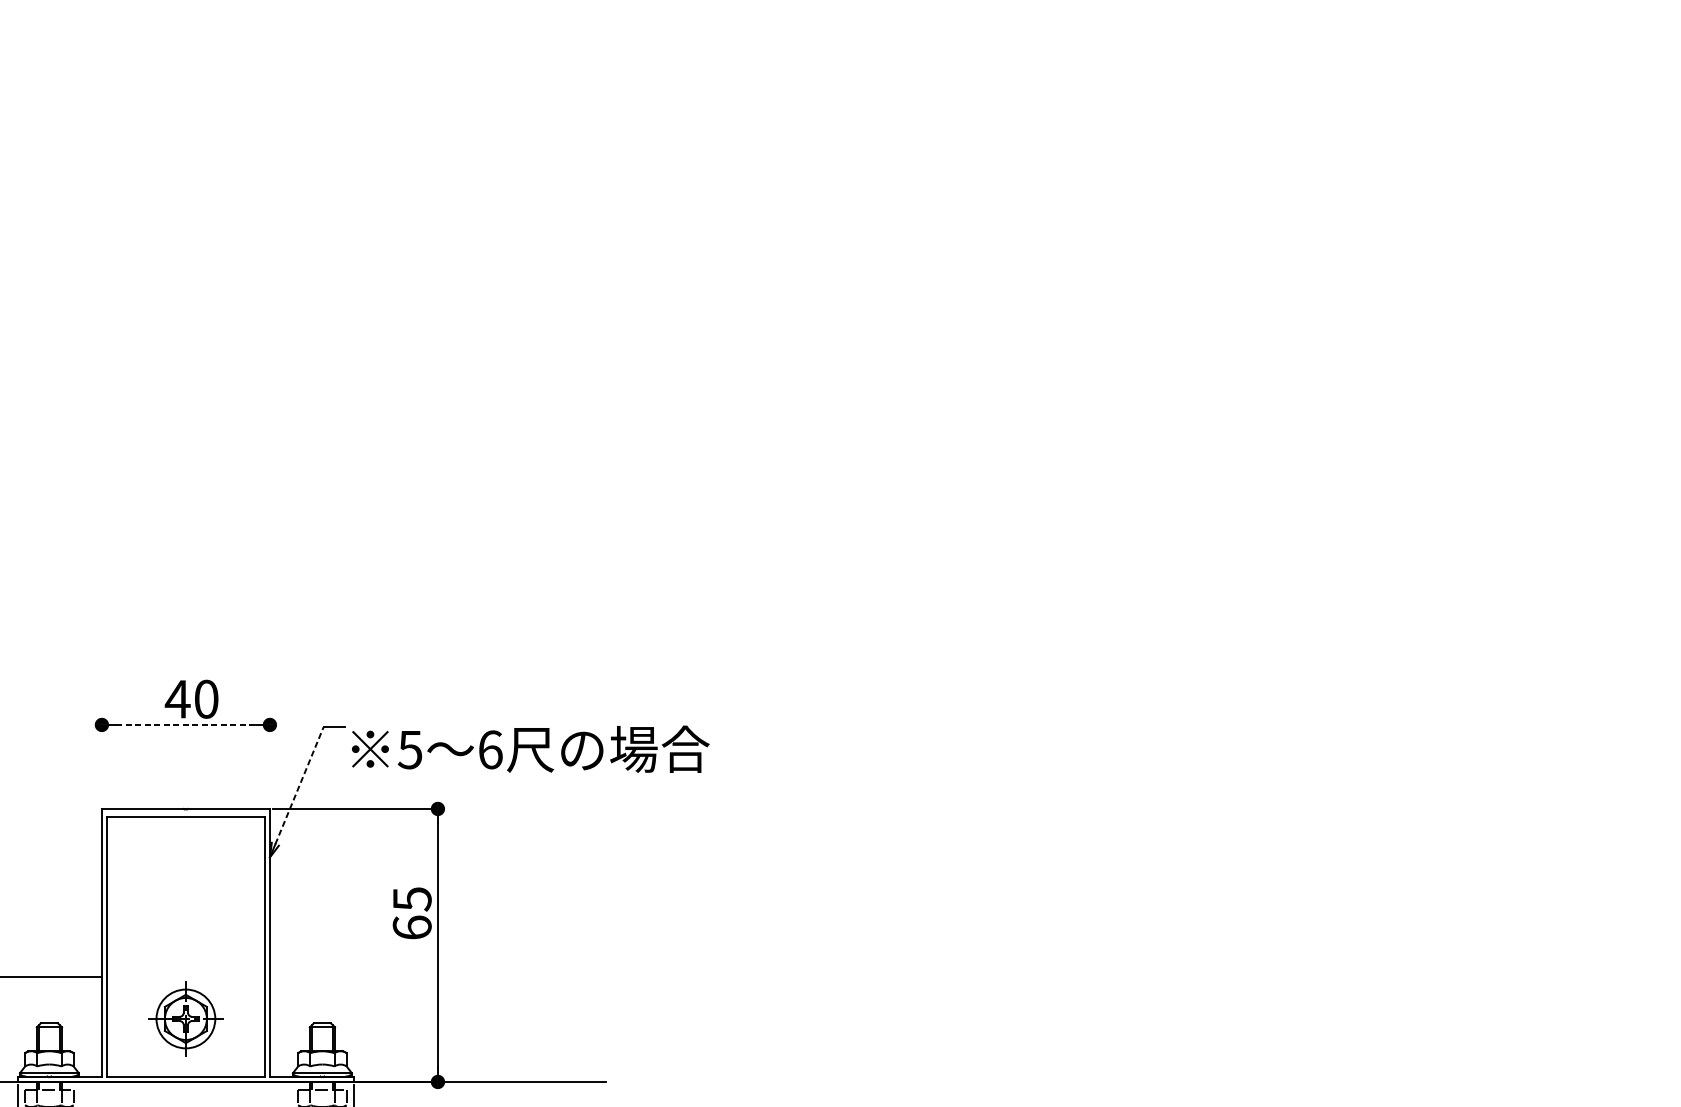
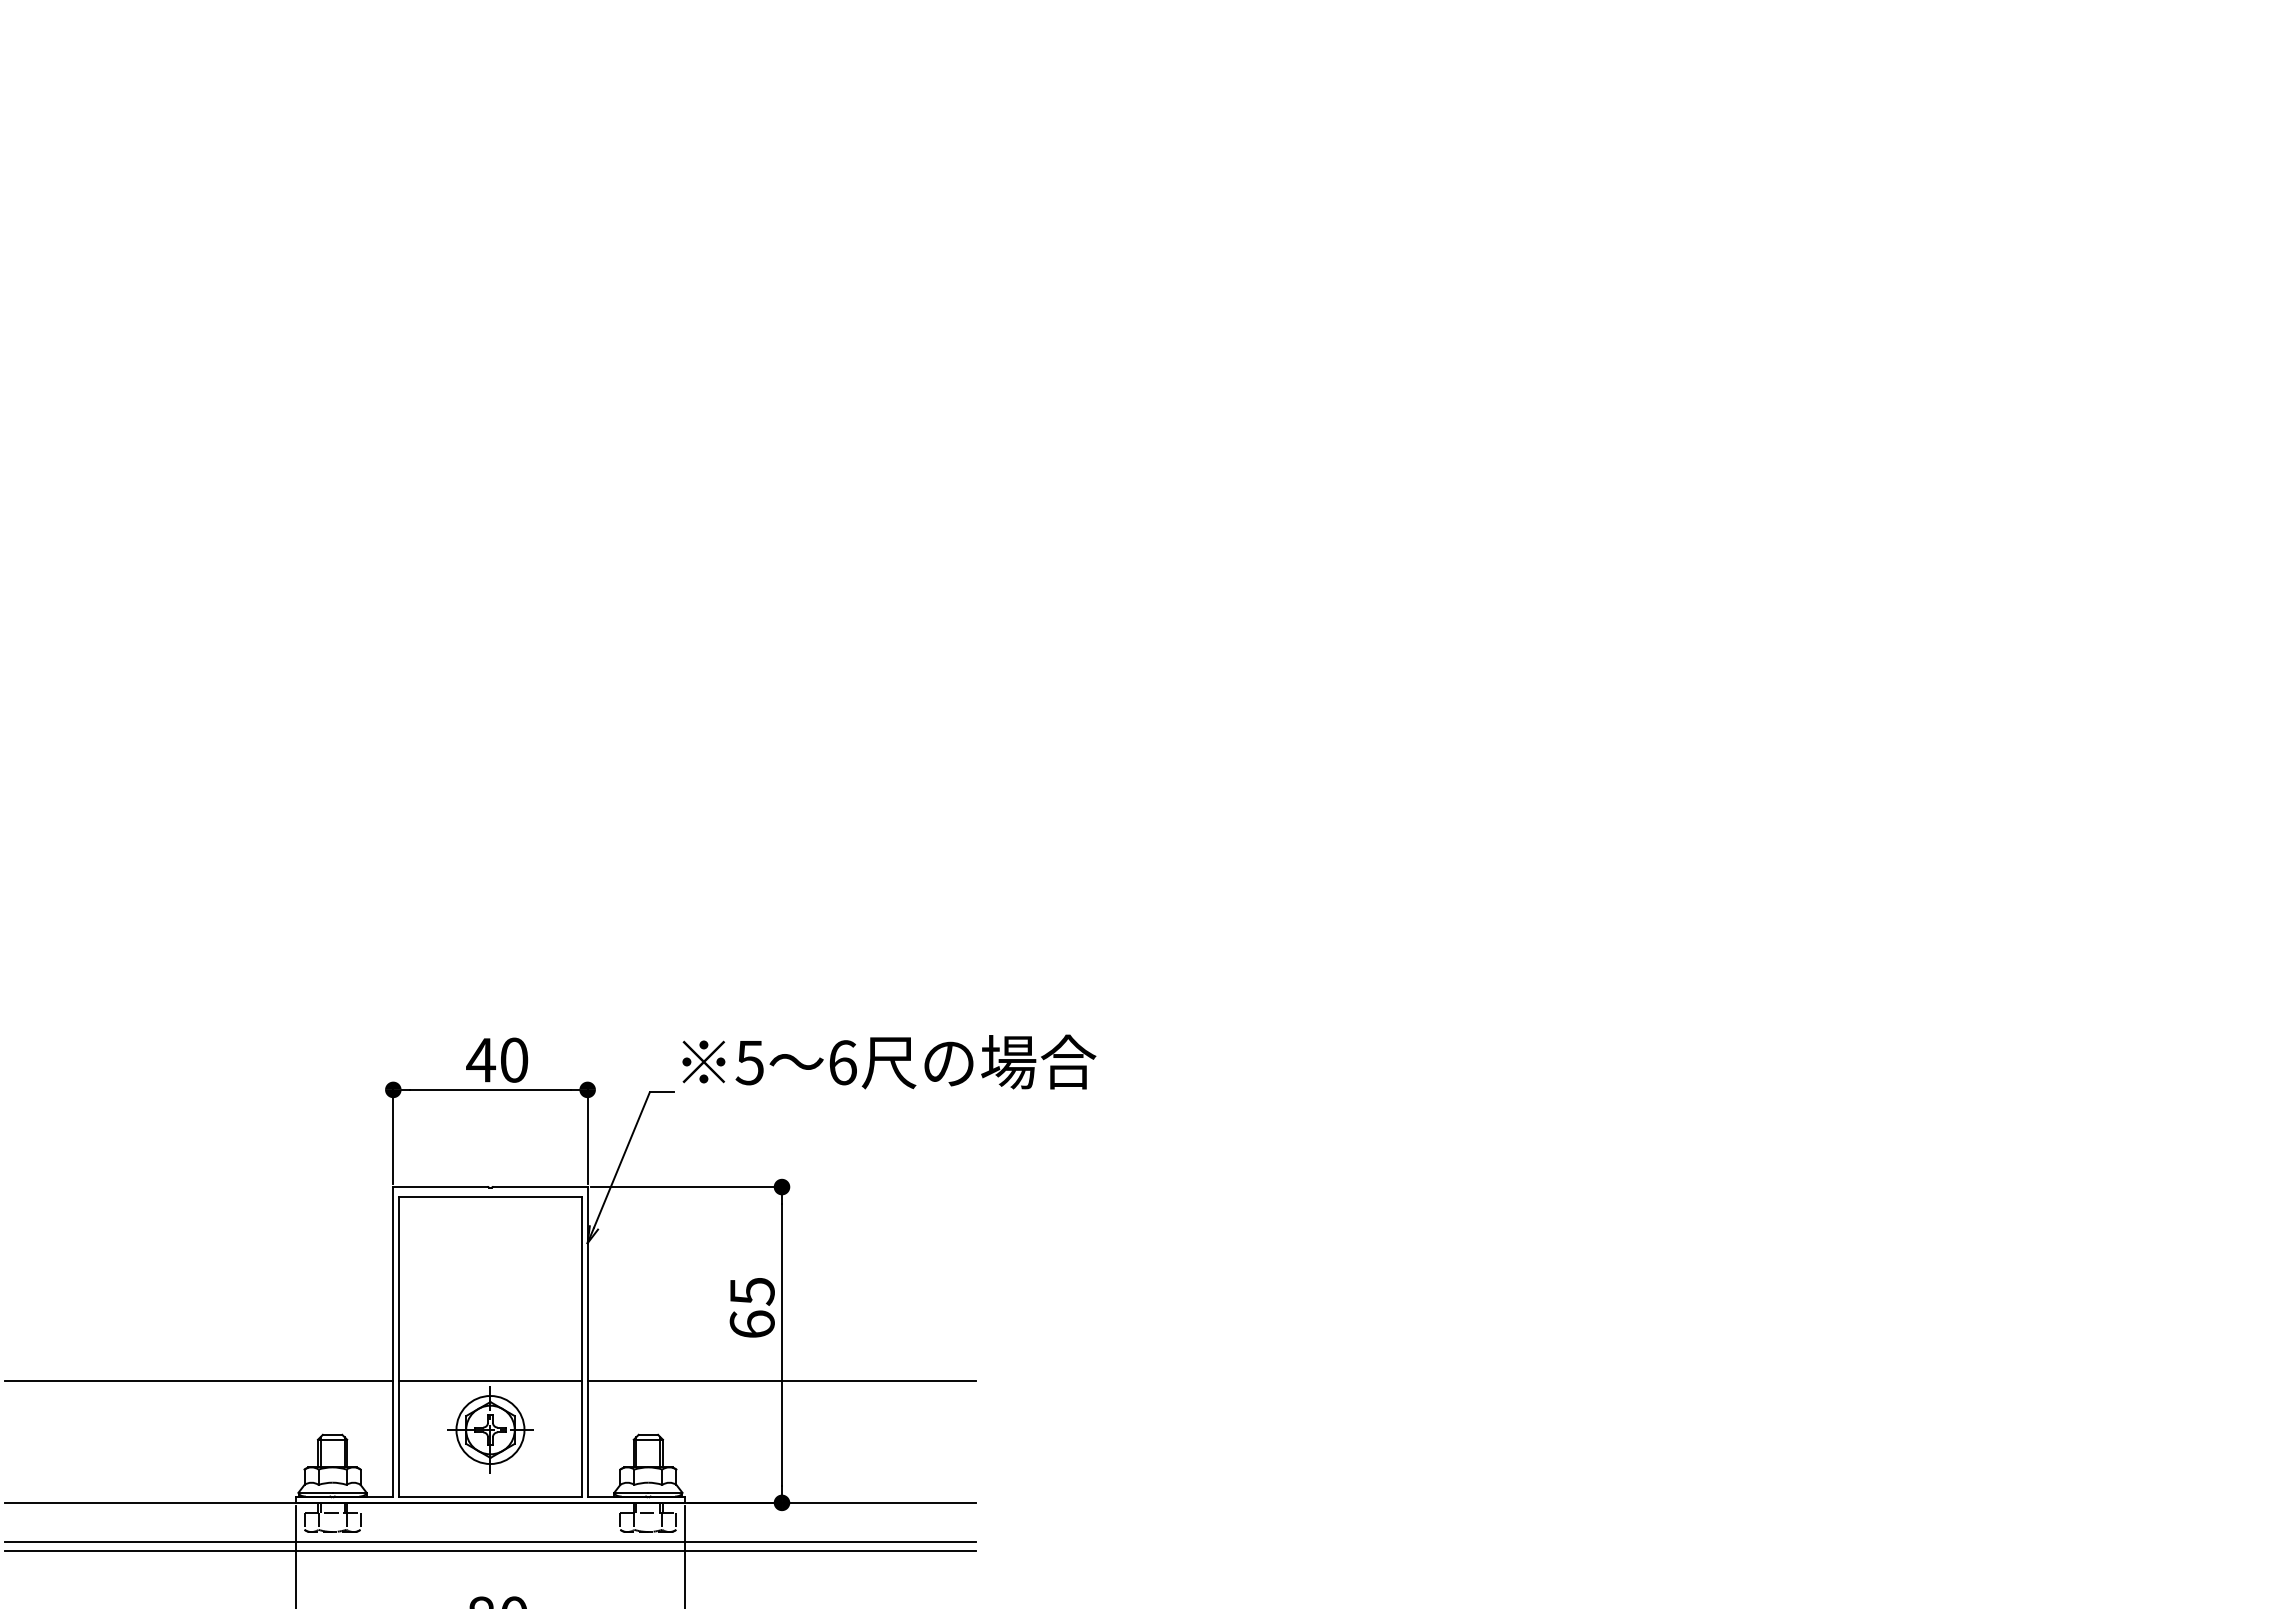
line: (185, 724) -> (490, 1089), dashed -> solid
text: (530, 748) -> (889, 1061), moved
line: (102, 763) -> (393, 1134), added
line: (269, 763) -> (587, 1134), added
line: (300, 785) -> (622, 1159), dashed -> solid
line: (185, 977) -> (490, 1381), added
line: (437, 977) -> (781, 1381), added

